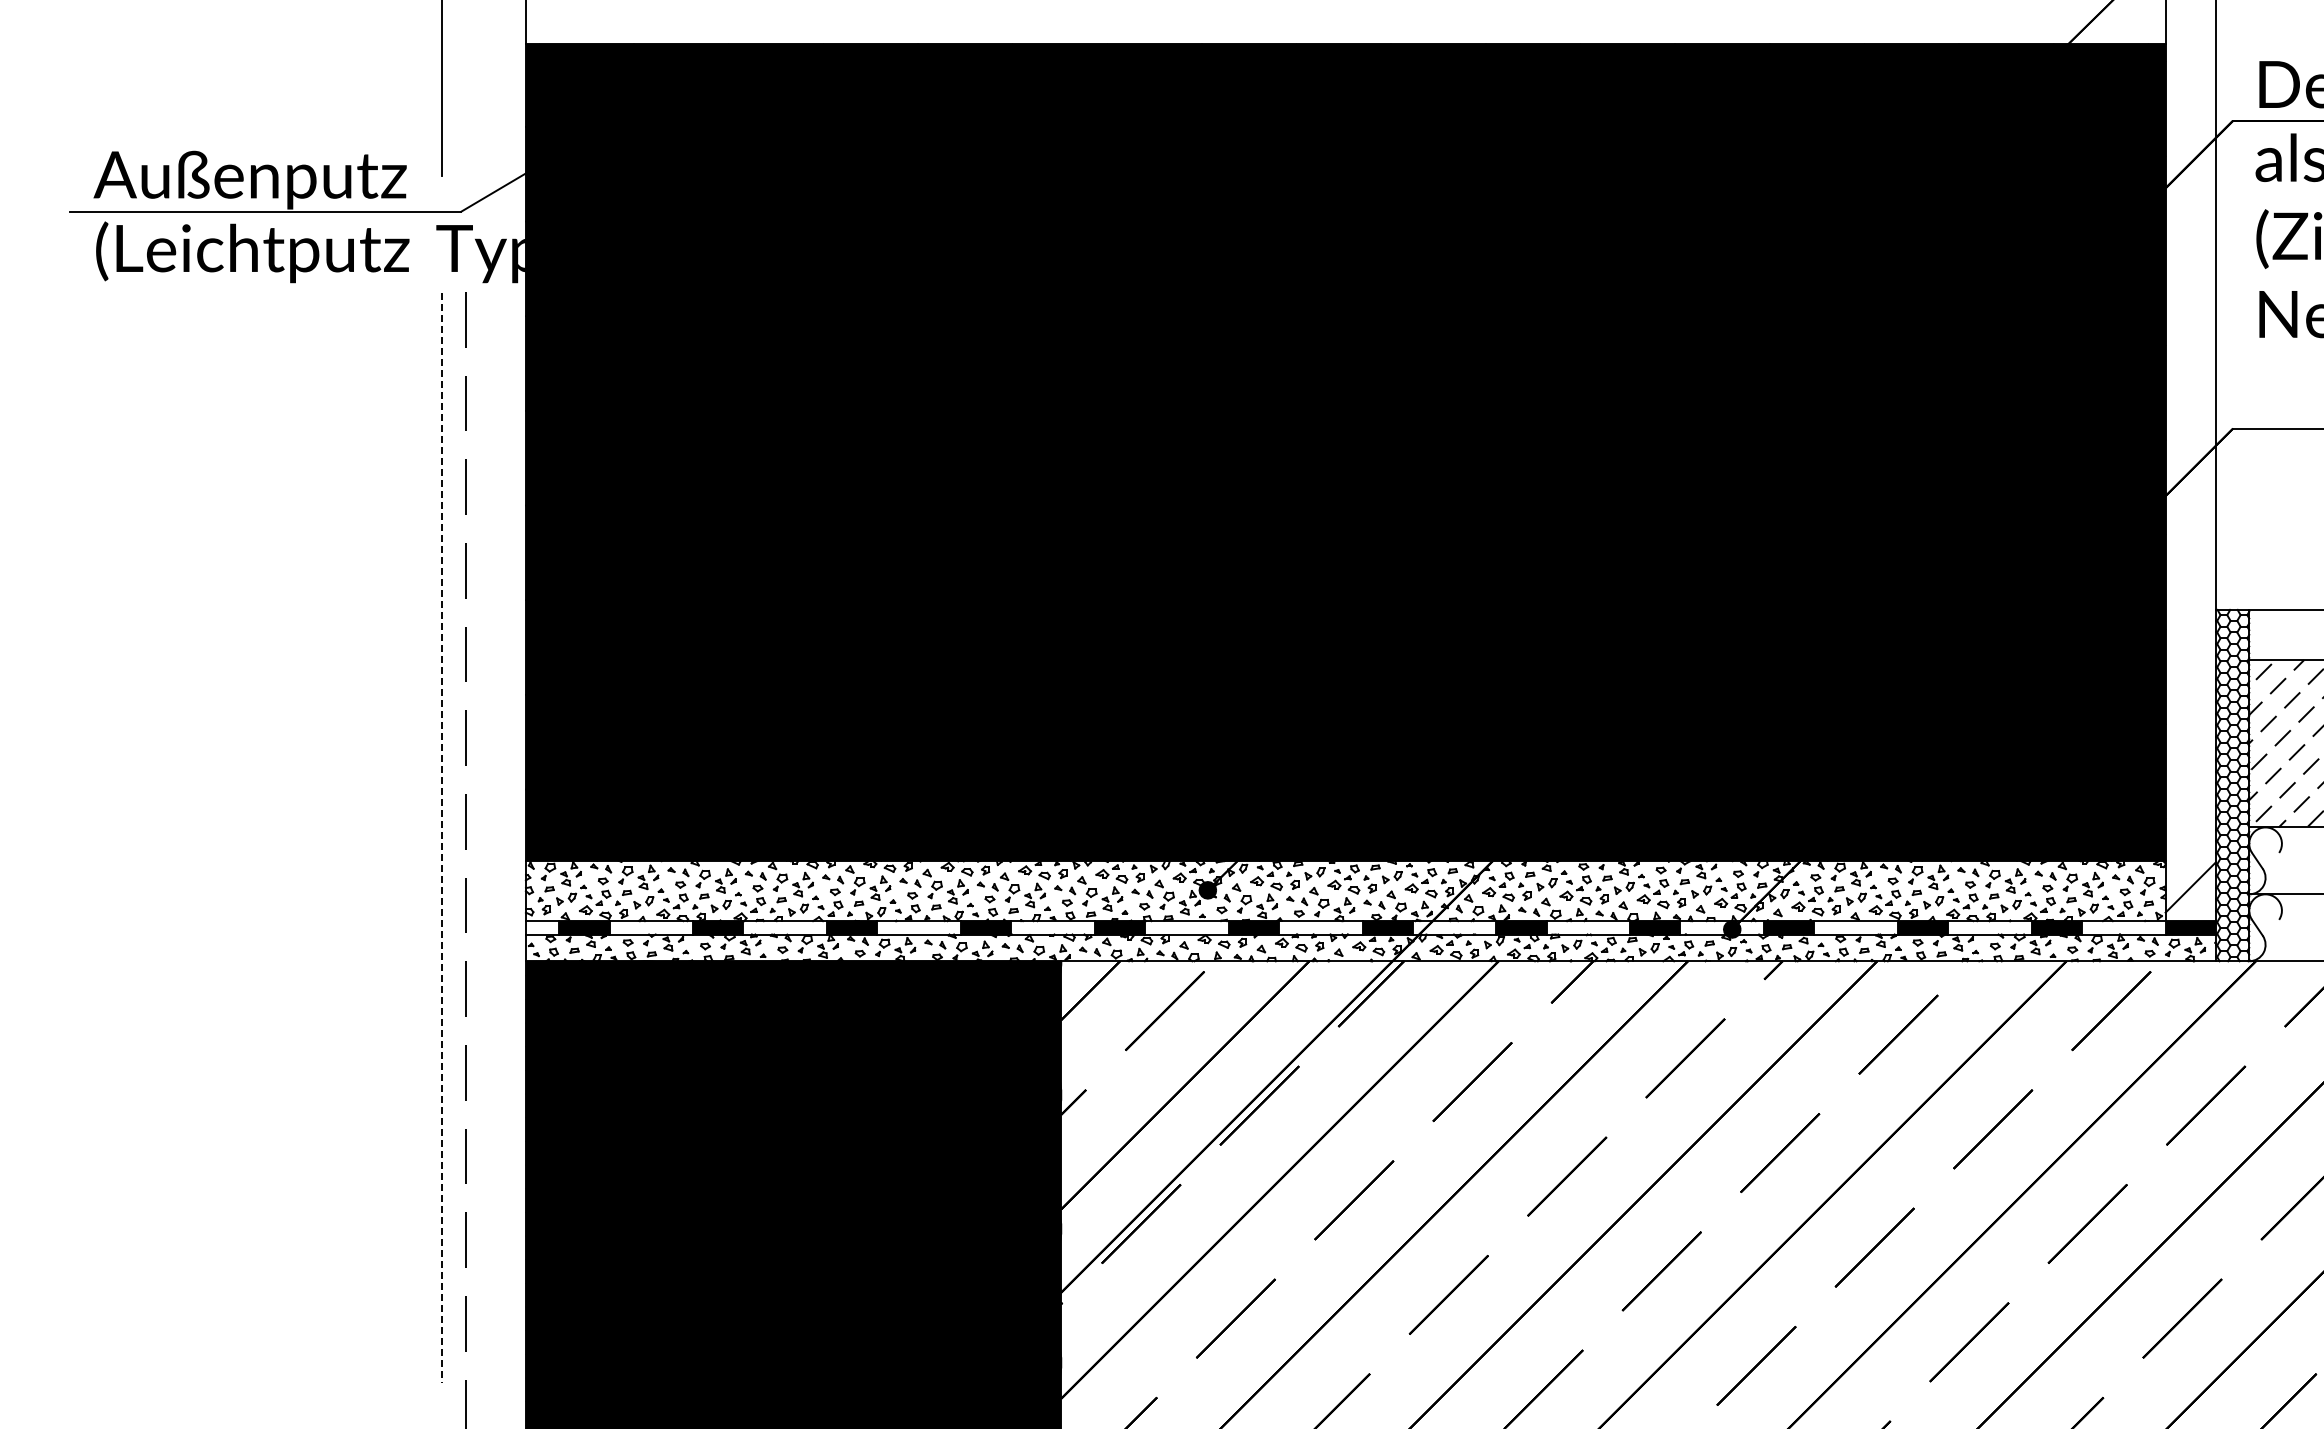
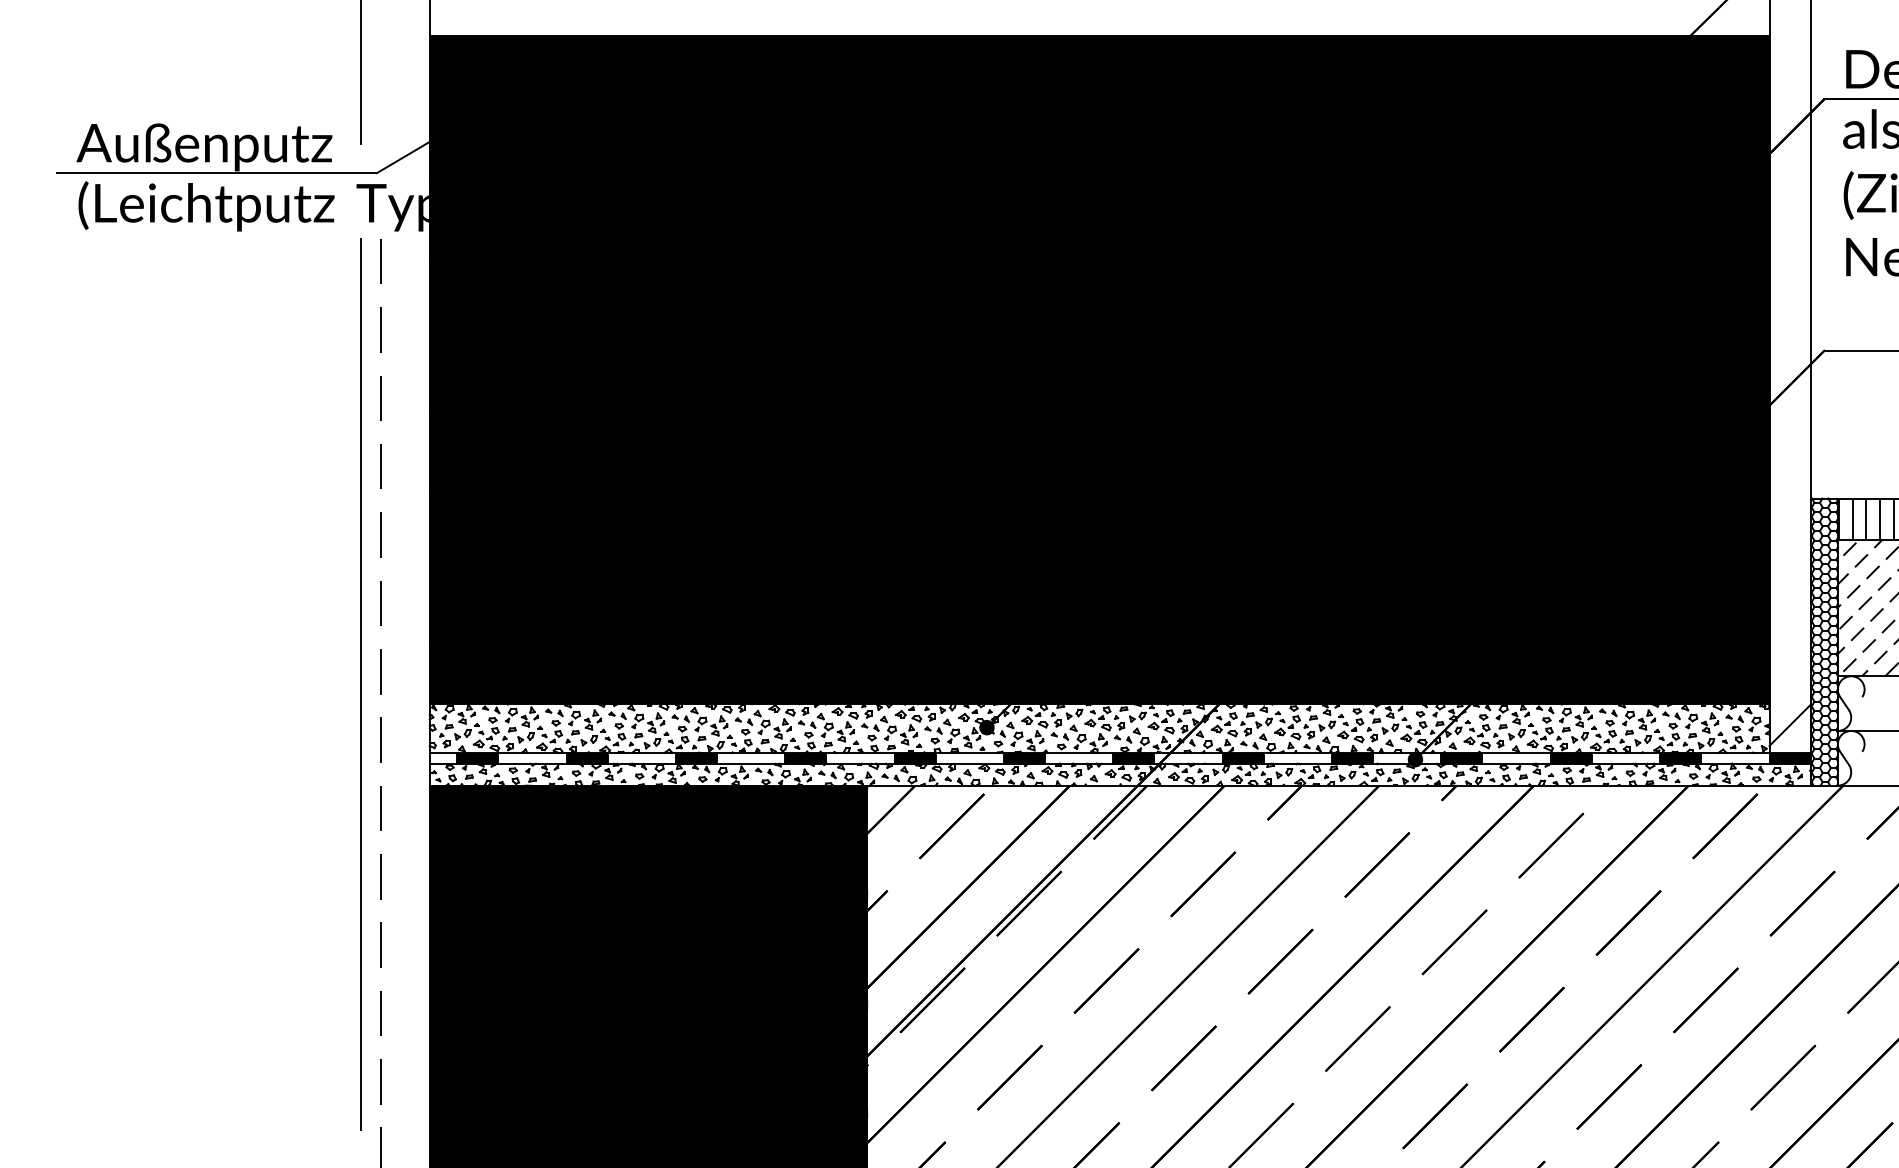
hatch: (2283, 634) -> (1865, 518), added
line: (442, 838) -> (361, 685), dashed -> solid

